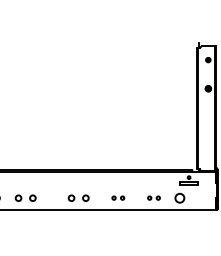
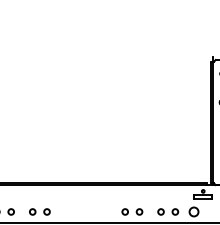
part: (78, 197) -> (92, 211), removed
part: (118, 197) -> (132, 211), size x1.67
part: (153, 197) -> (167, 211), size x1.67

